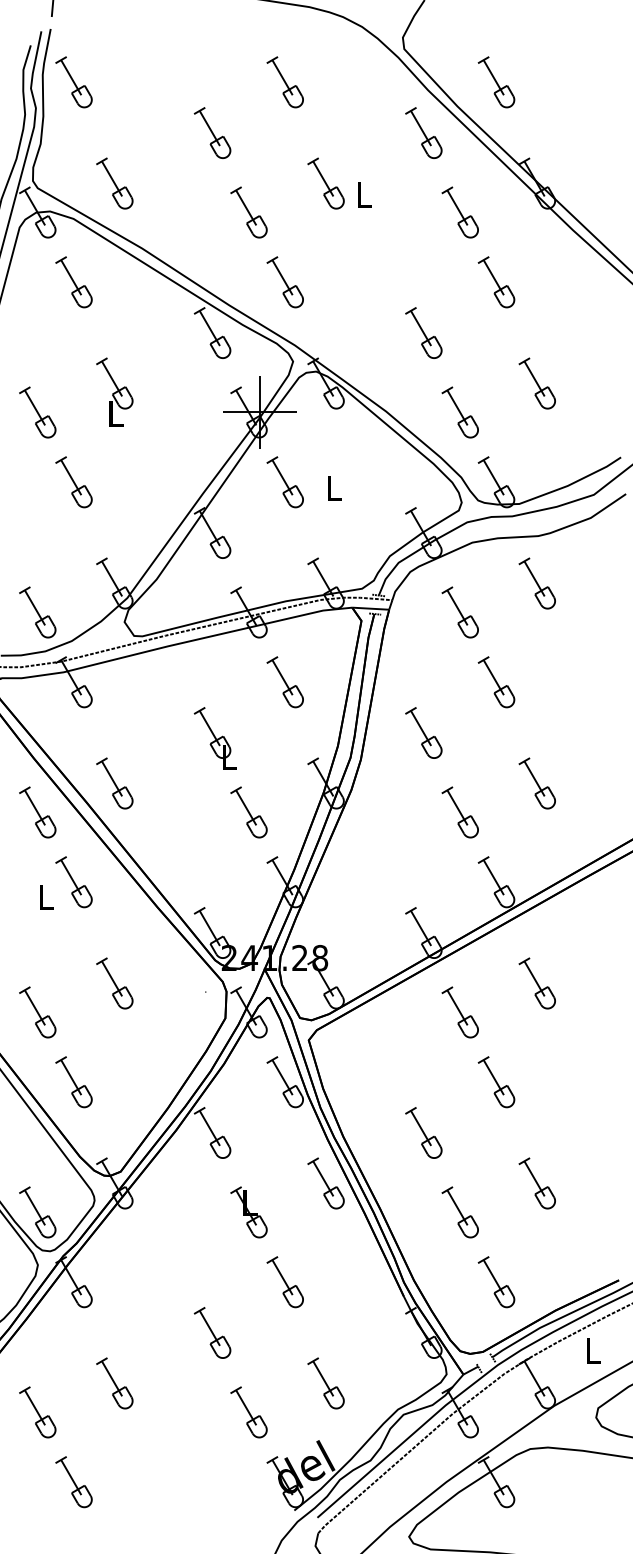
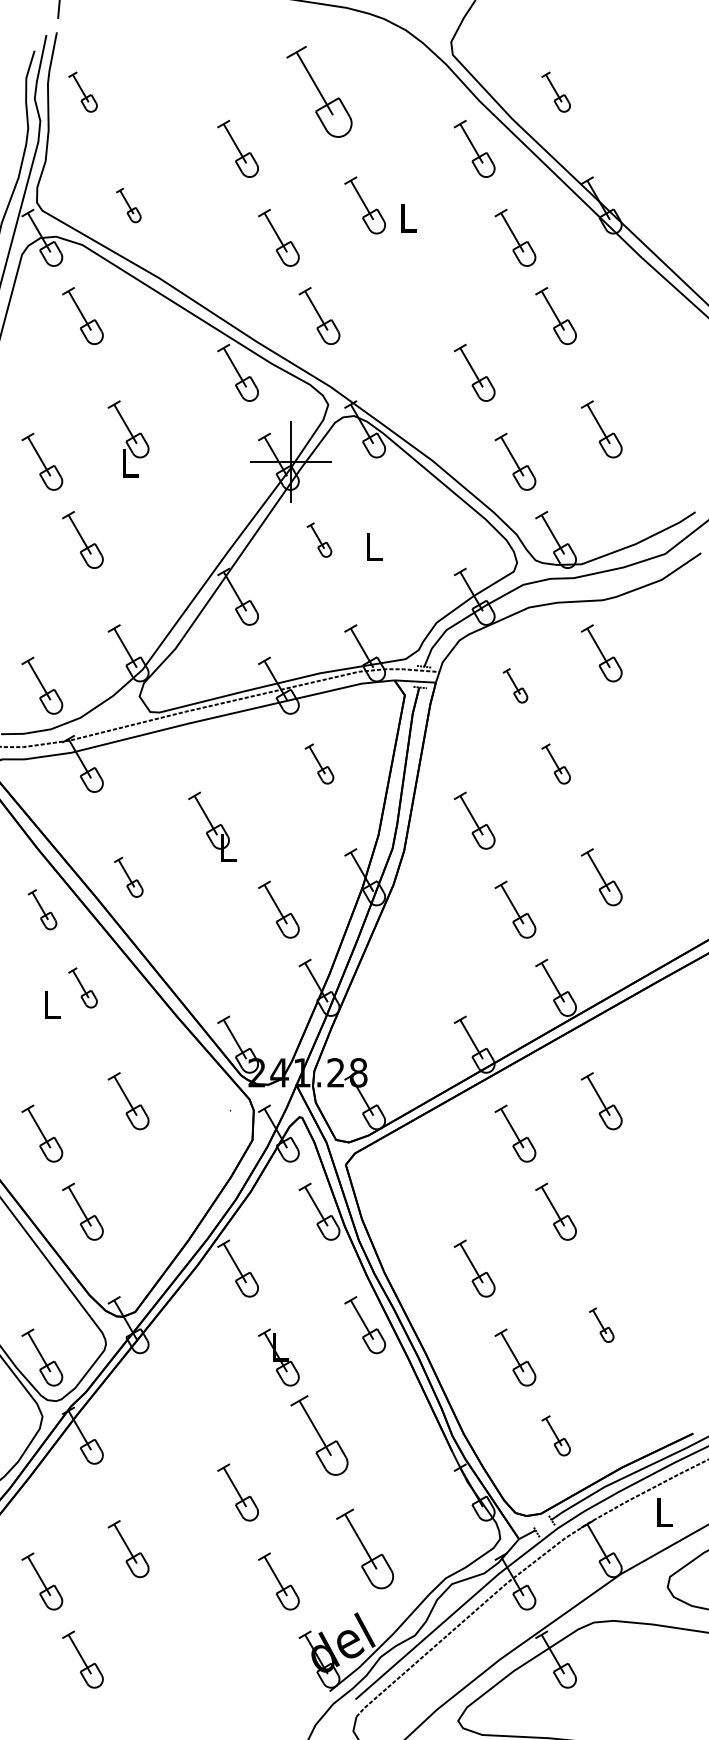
part: (73, 82) -> (82, 92), size x0.7
part: (284, 82) -> (318, 92), size x1.6
part: (496, 82) -> (556, 92), size x0.7
part: (114, 183) -> (128, 205), size x0.6
part: (284, 482) -> (318, 540), size x0.6
part: (459, 612) -> (514, 685), size x0.6
part: (284, 682) -> (318, 764), size x0.7
part: (496, 682) -> (556, 764), size x0.7
part: (214, 738) -> (211, 826), moved
part: (114, 783) -> (128, 877), size x0.7
part: (37, 812) -> (42, 909), size x0.7
part: (73, 882) -> (82, 988), size x0.7
part: (536, 1183) -> (600, 1325), size x0.6
part: (284, 1282) -> (318, 1436), size x1.4
part: (496, 1282) -> (556, 1436), size x0.7
part: (325, 1383) -> (364, 1549), size x1.4

